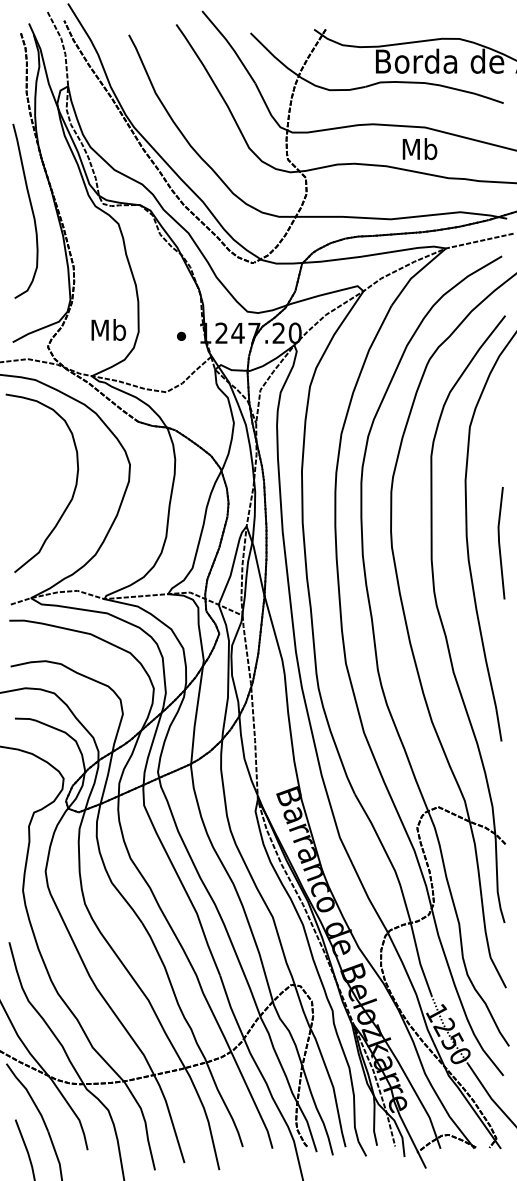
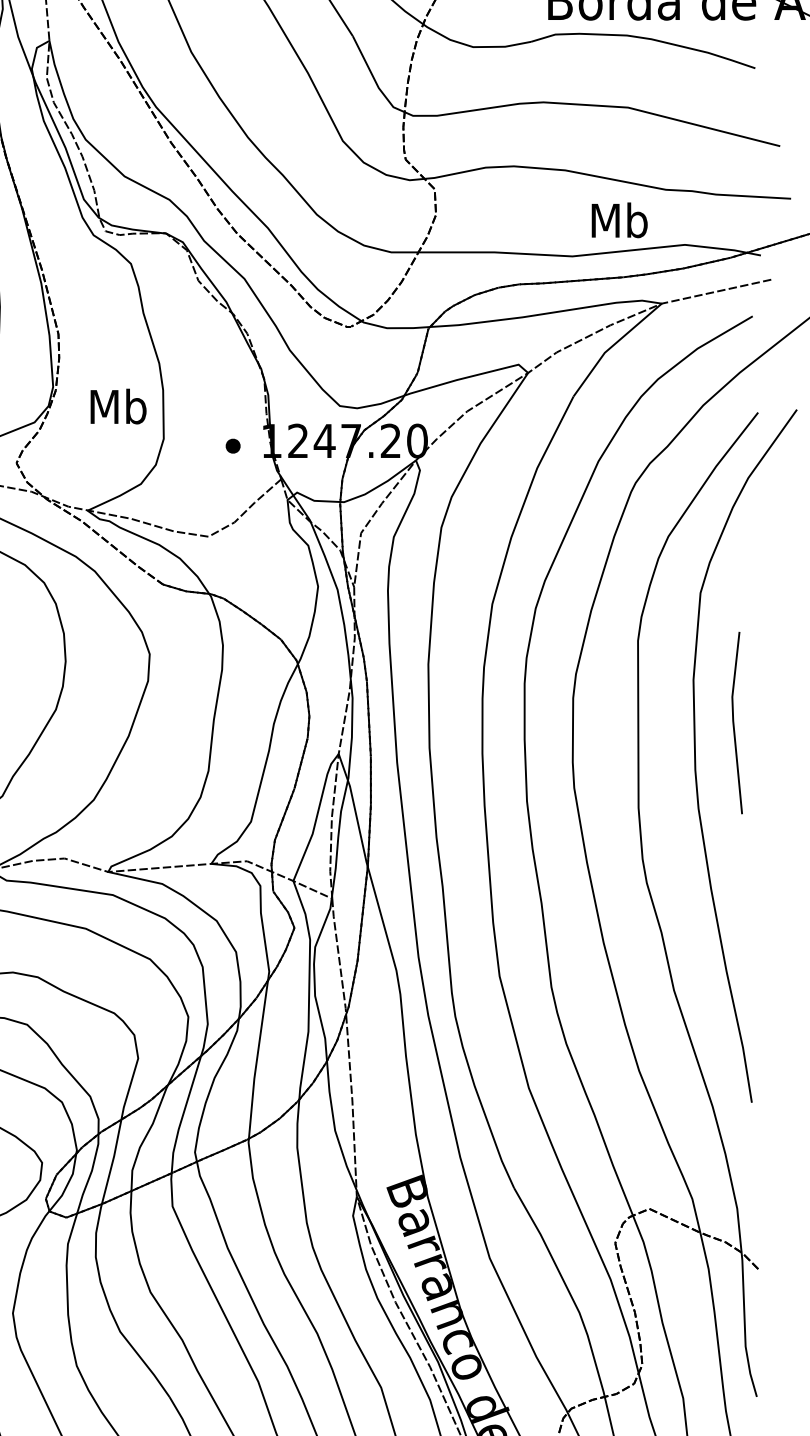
text: (419, 148) -> (618, 219), moved
text: (108, 329) -> (118, 405), moved
line: (500, 543) -> (735, 723), moved

